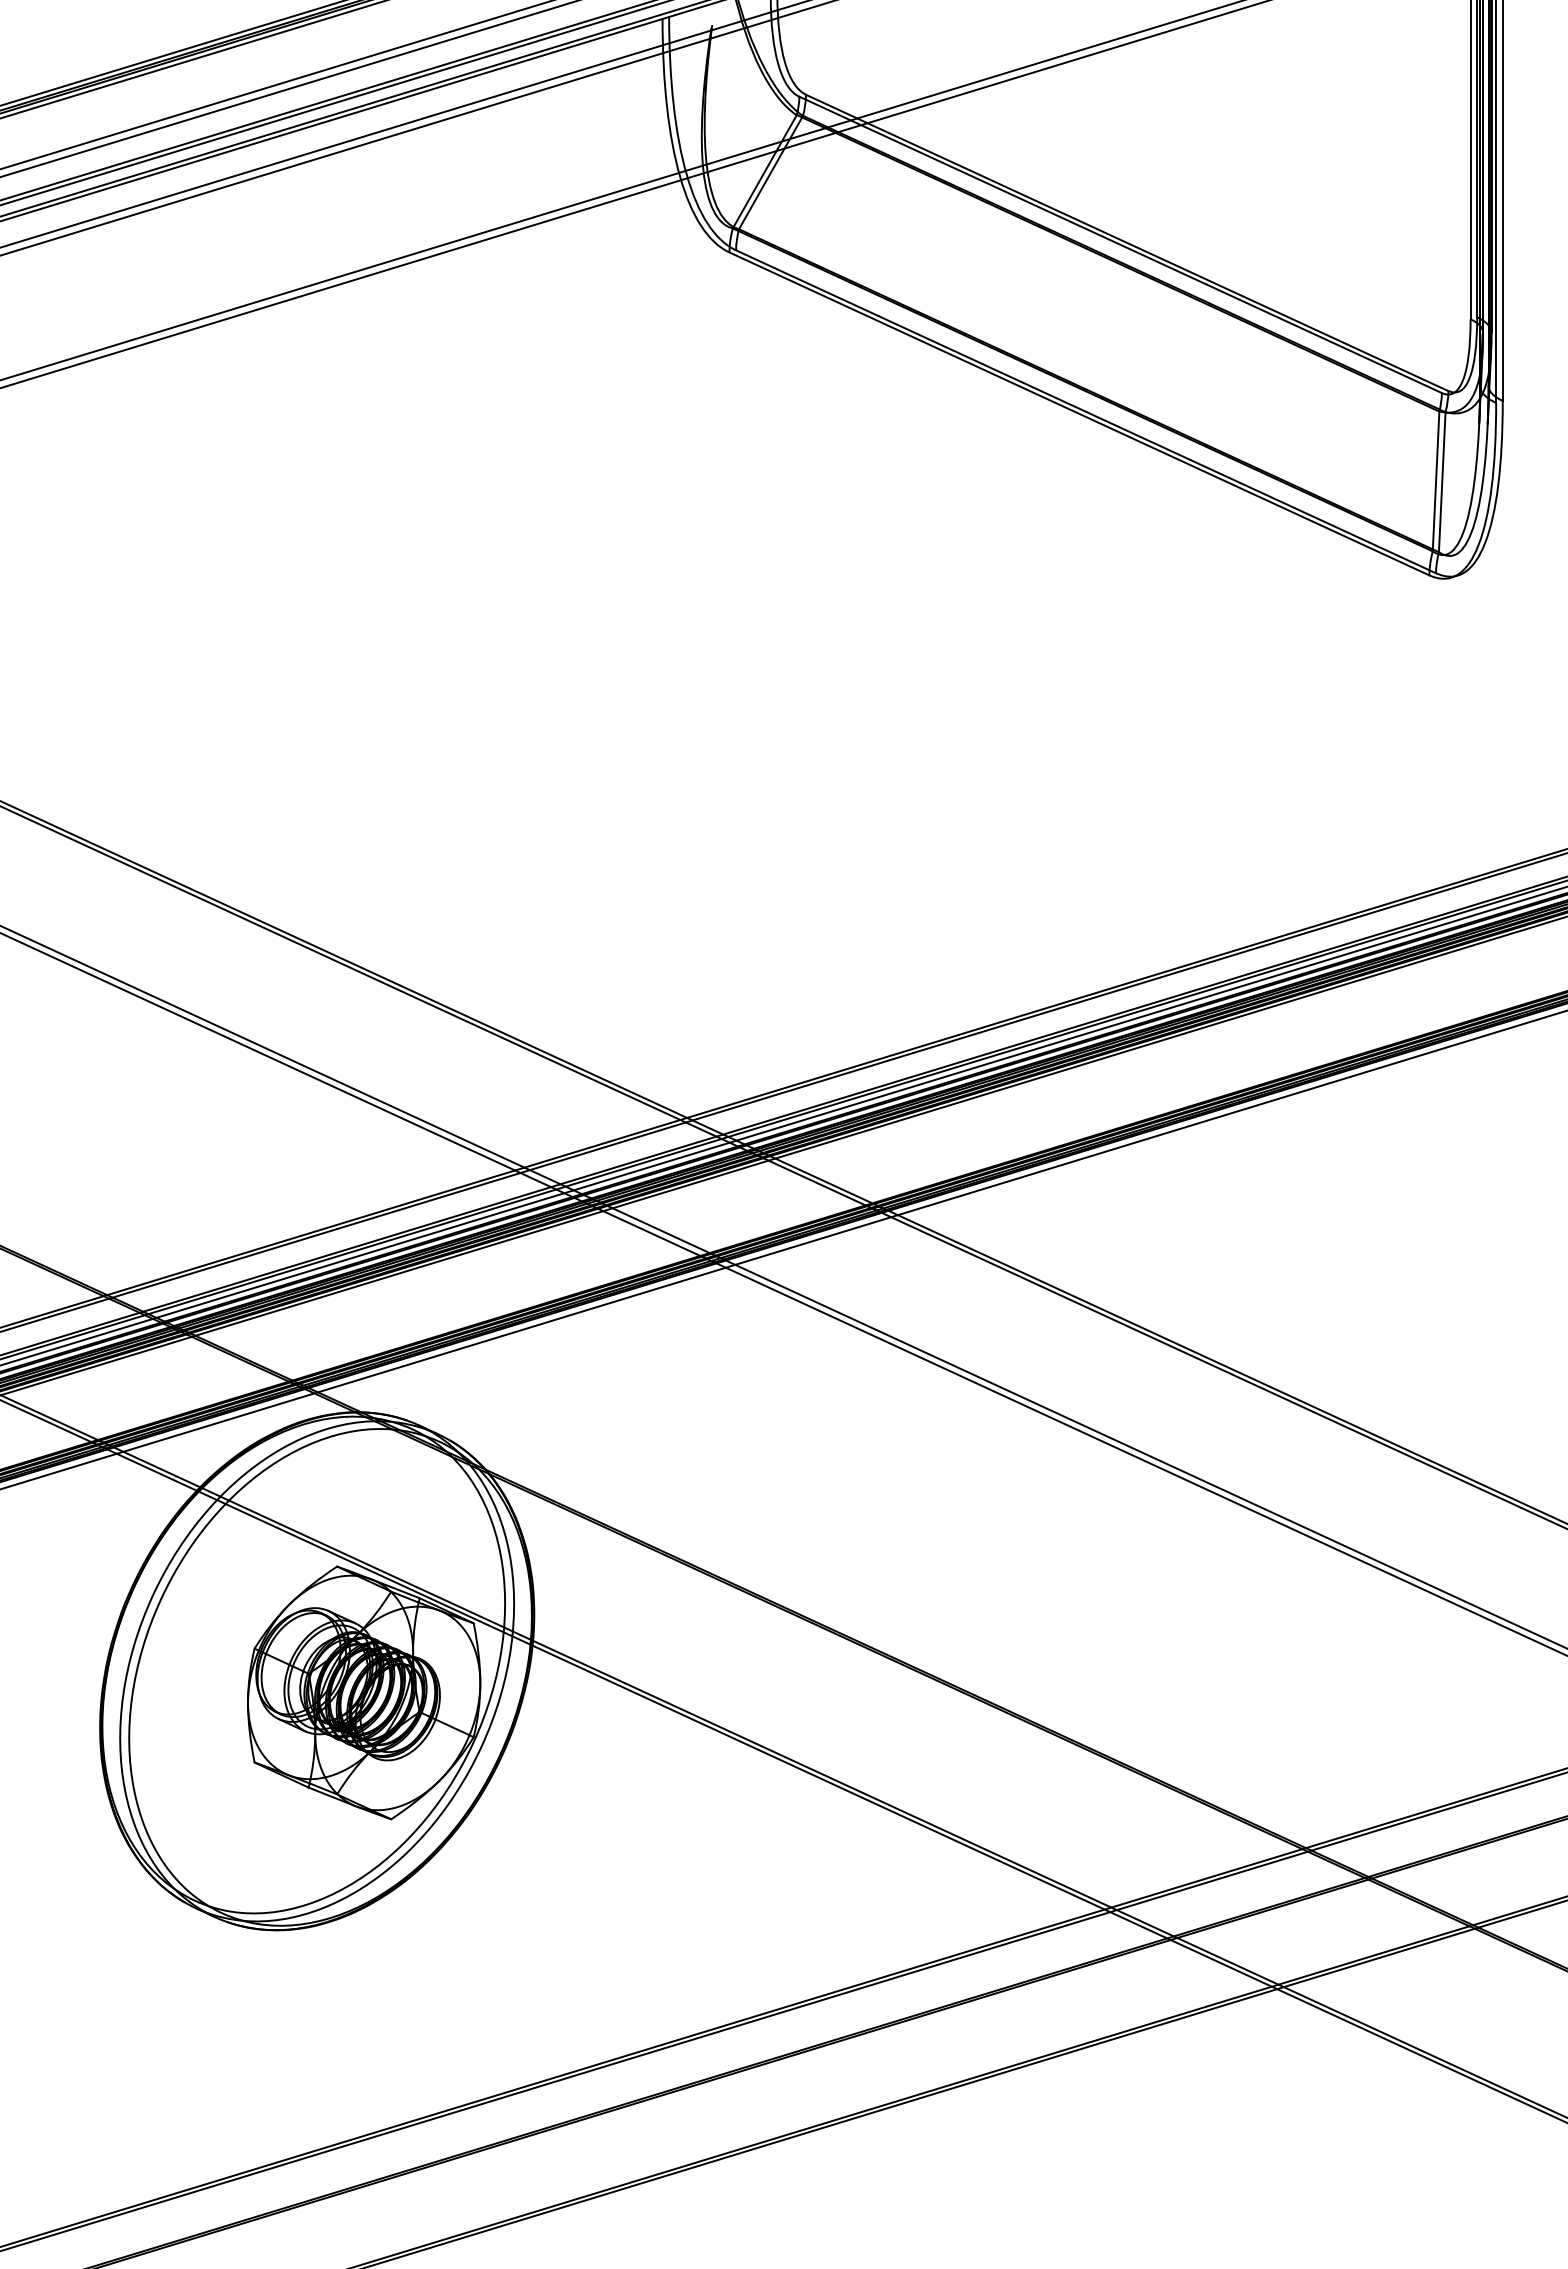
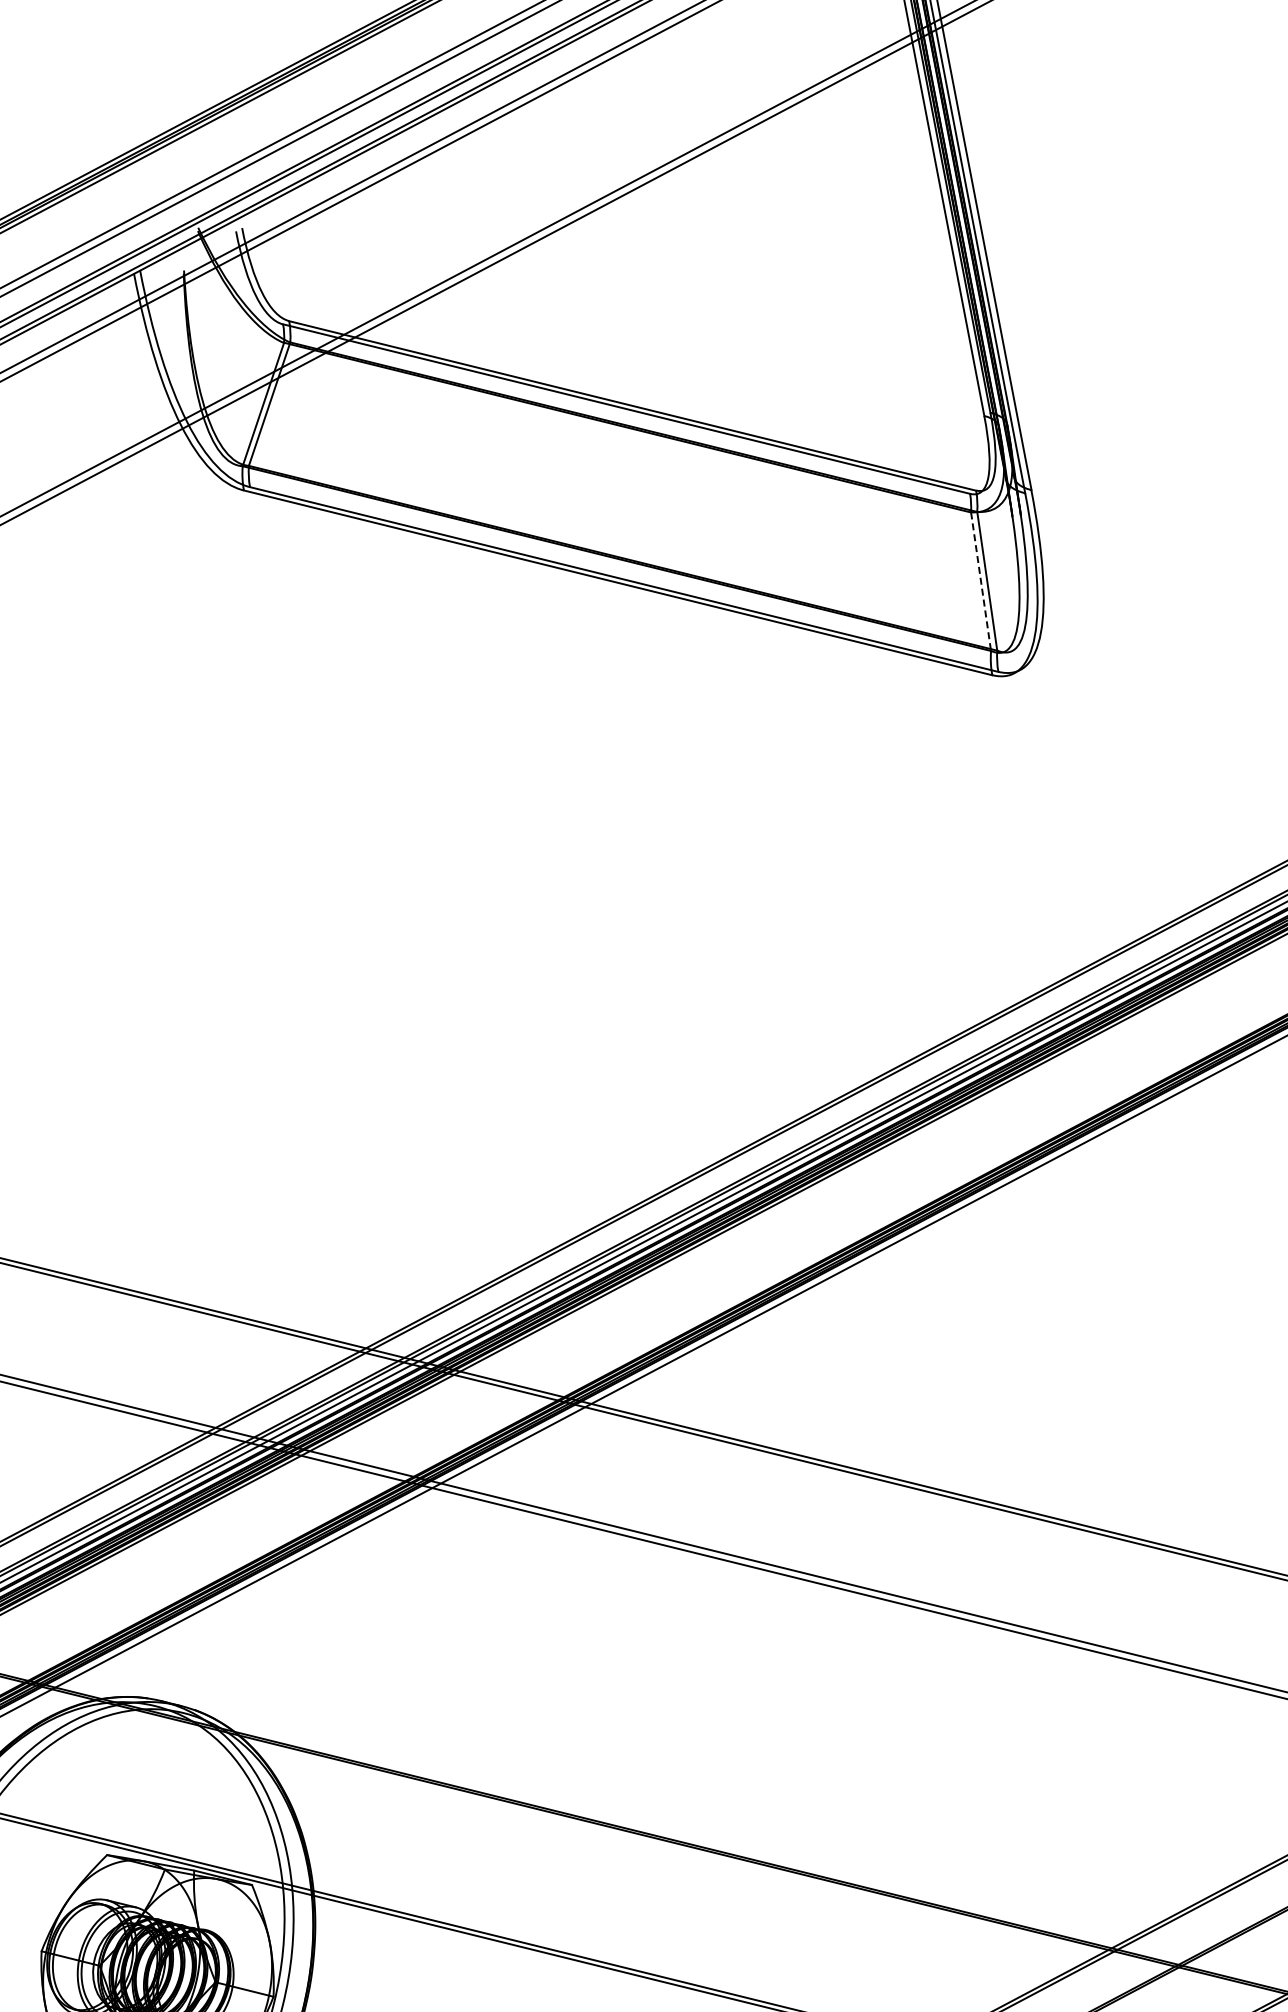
line: (1436, 481) -> (981, 581), solid -> dashed

